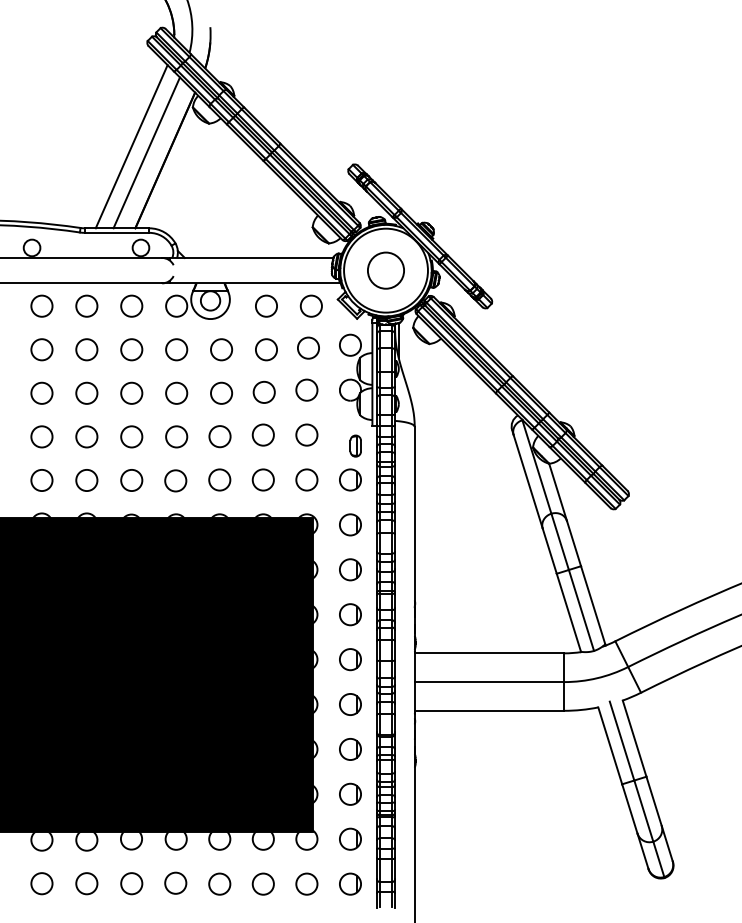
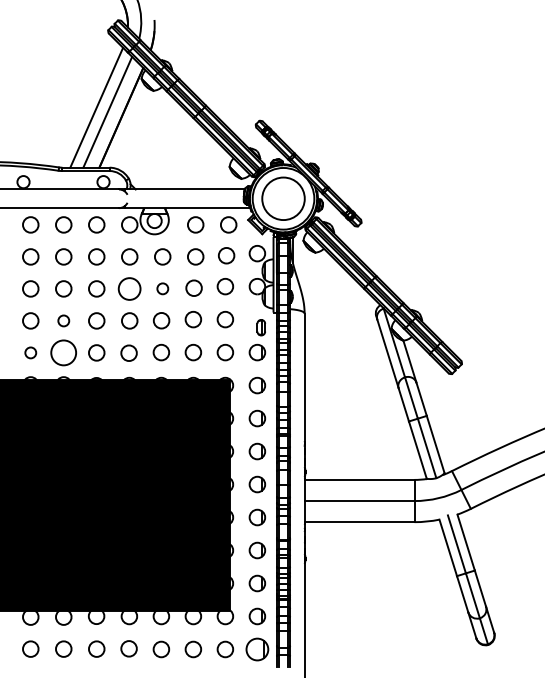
circle: (385, 270) -> (283, 198), size x1.6
circle: (176, 392) -> (129, 288), size x1.4
circle: (221, 392) -> (162, 288), size x0.7
circle: (86, 436) -> (63, 320), size x0.7
circle: (41, 480) -> (30, 352), size x0.7
circle: (86, 480) -> (63, 352), size x1.6
part: (350, 883) -> (257, 649), size x1.4

